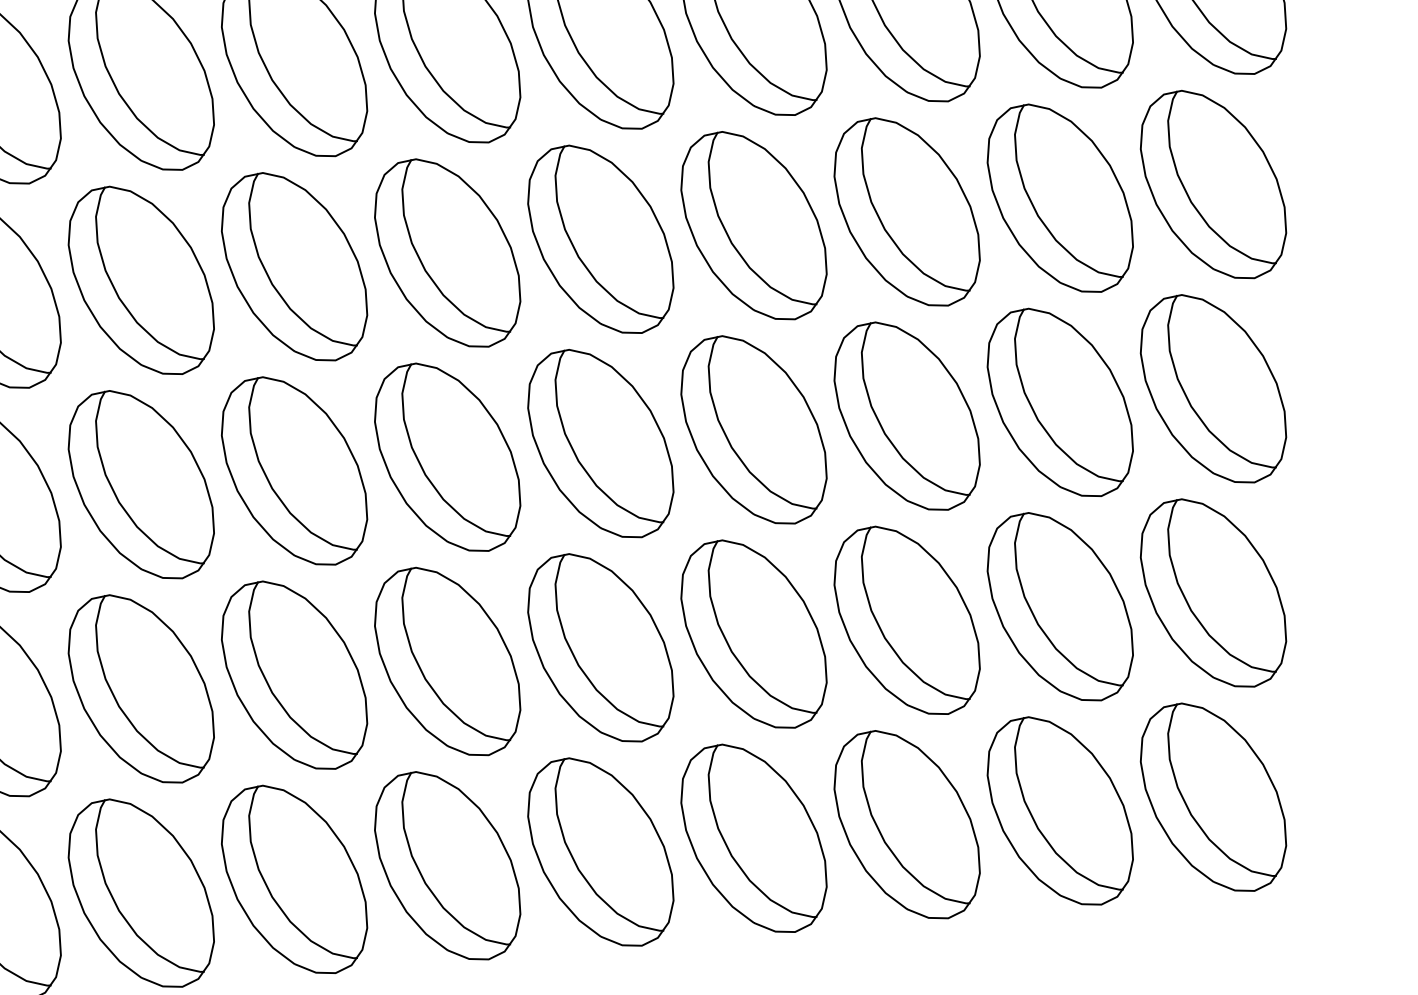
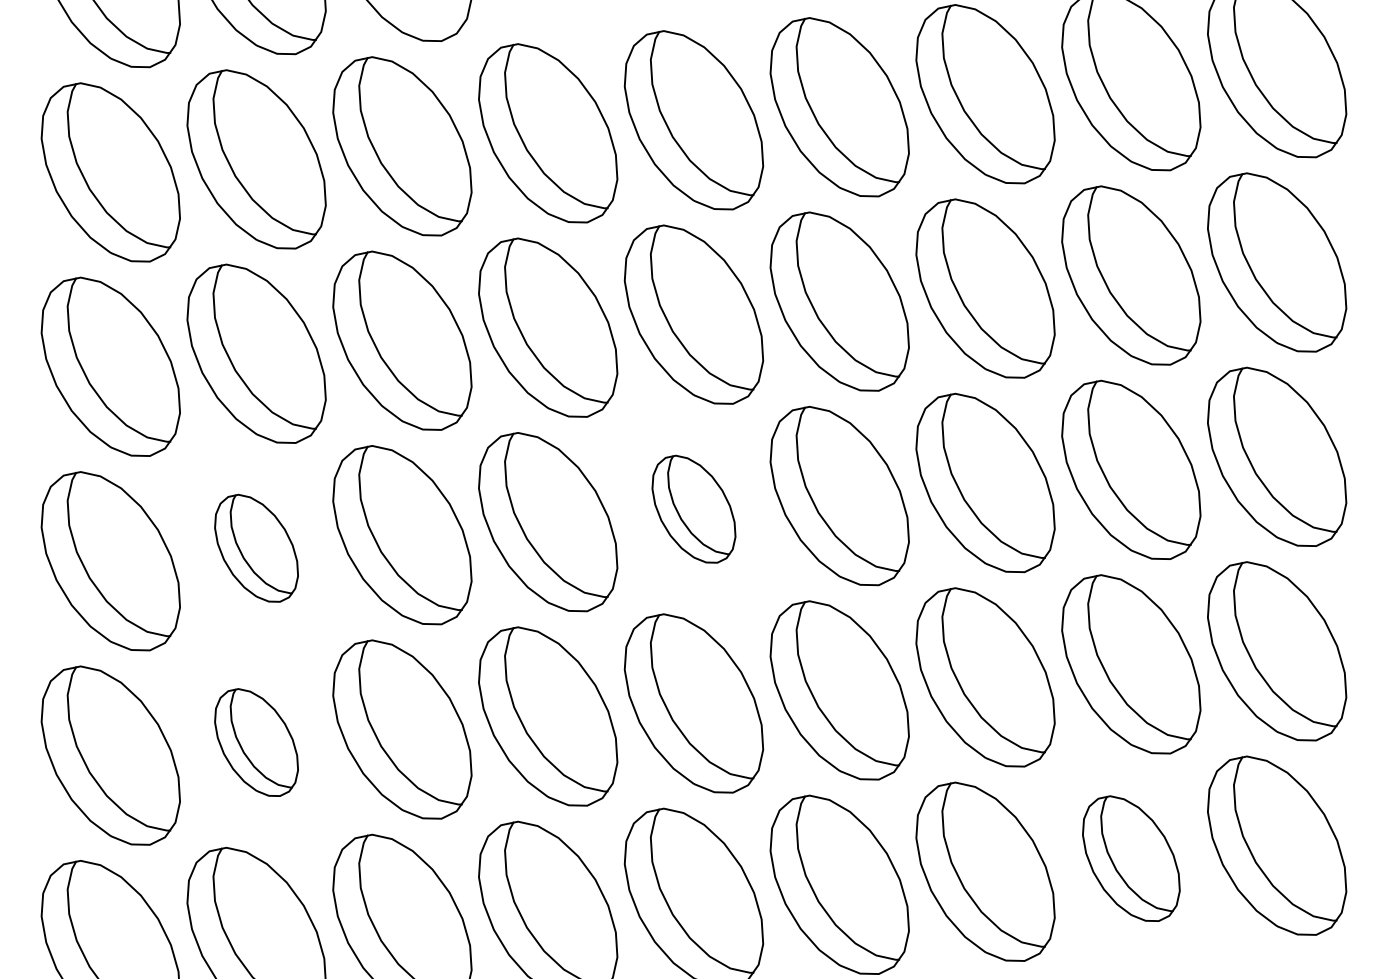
part: (600, 444) -> (693, 509), size x0.6
part: (141, 484) -> (256, 548), size x0.6
part: (141, 688) -> (256, 742), size x0.6
part: (1060, 810) -> (1131, 858), size x0.7

